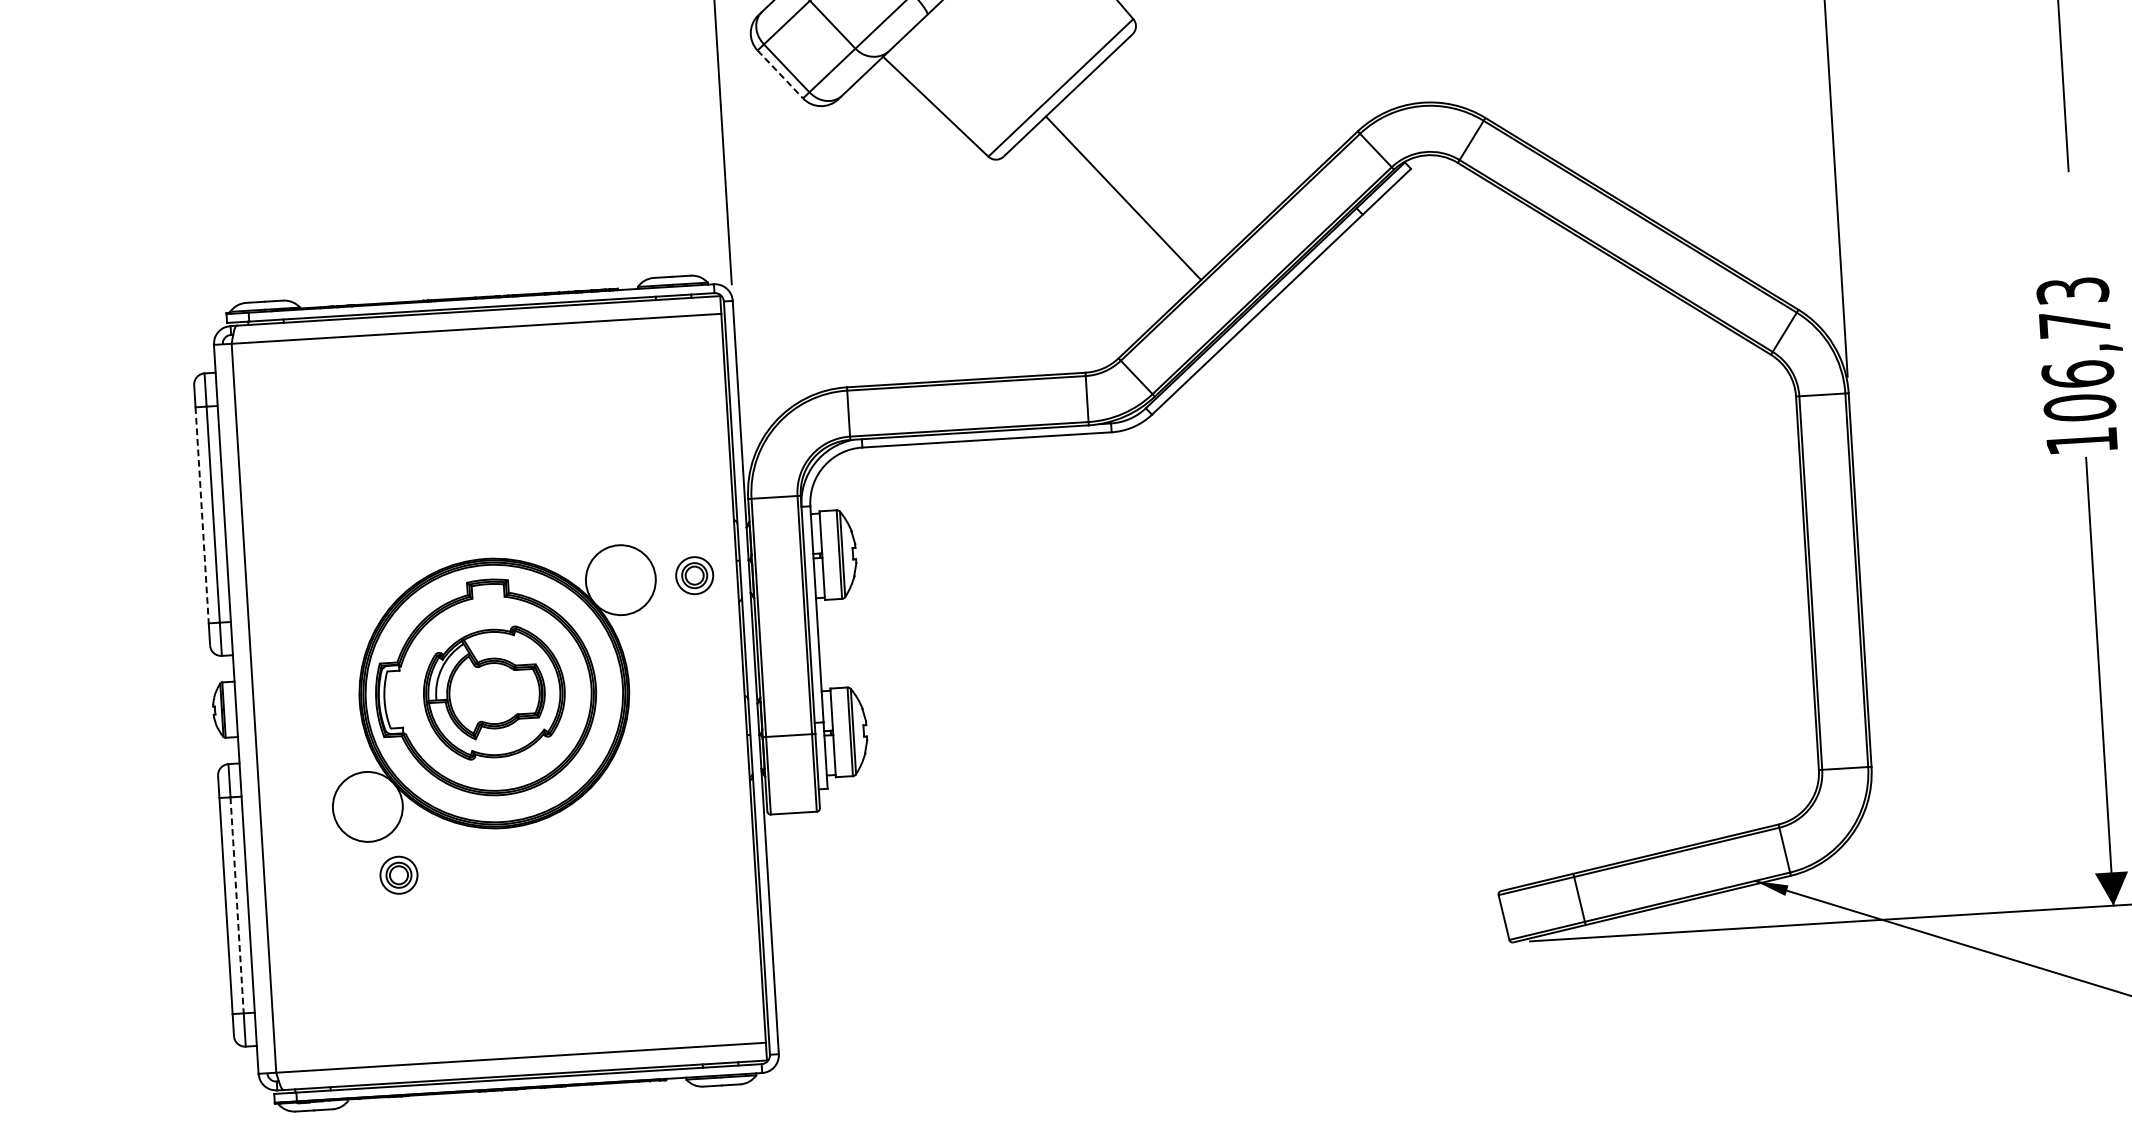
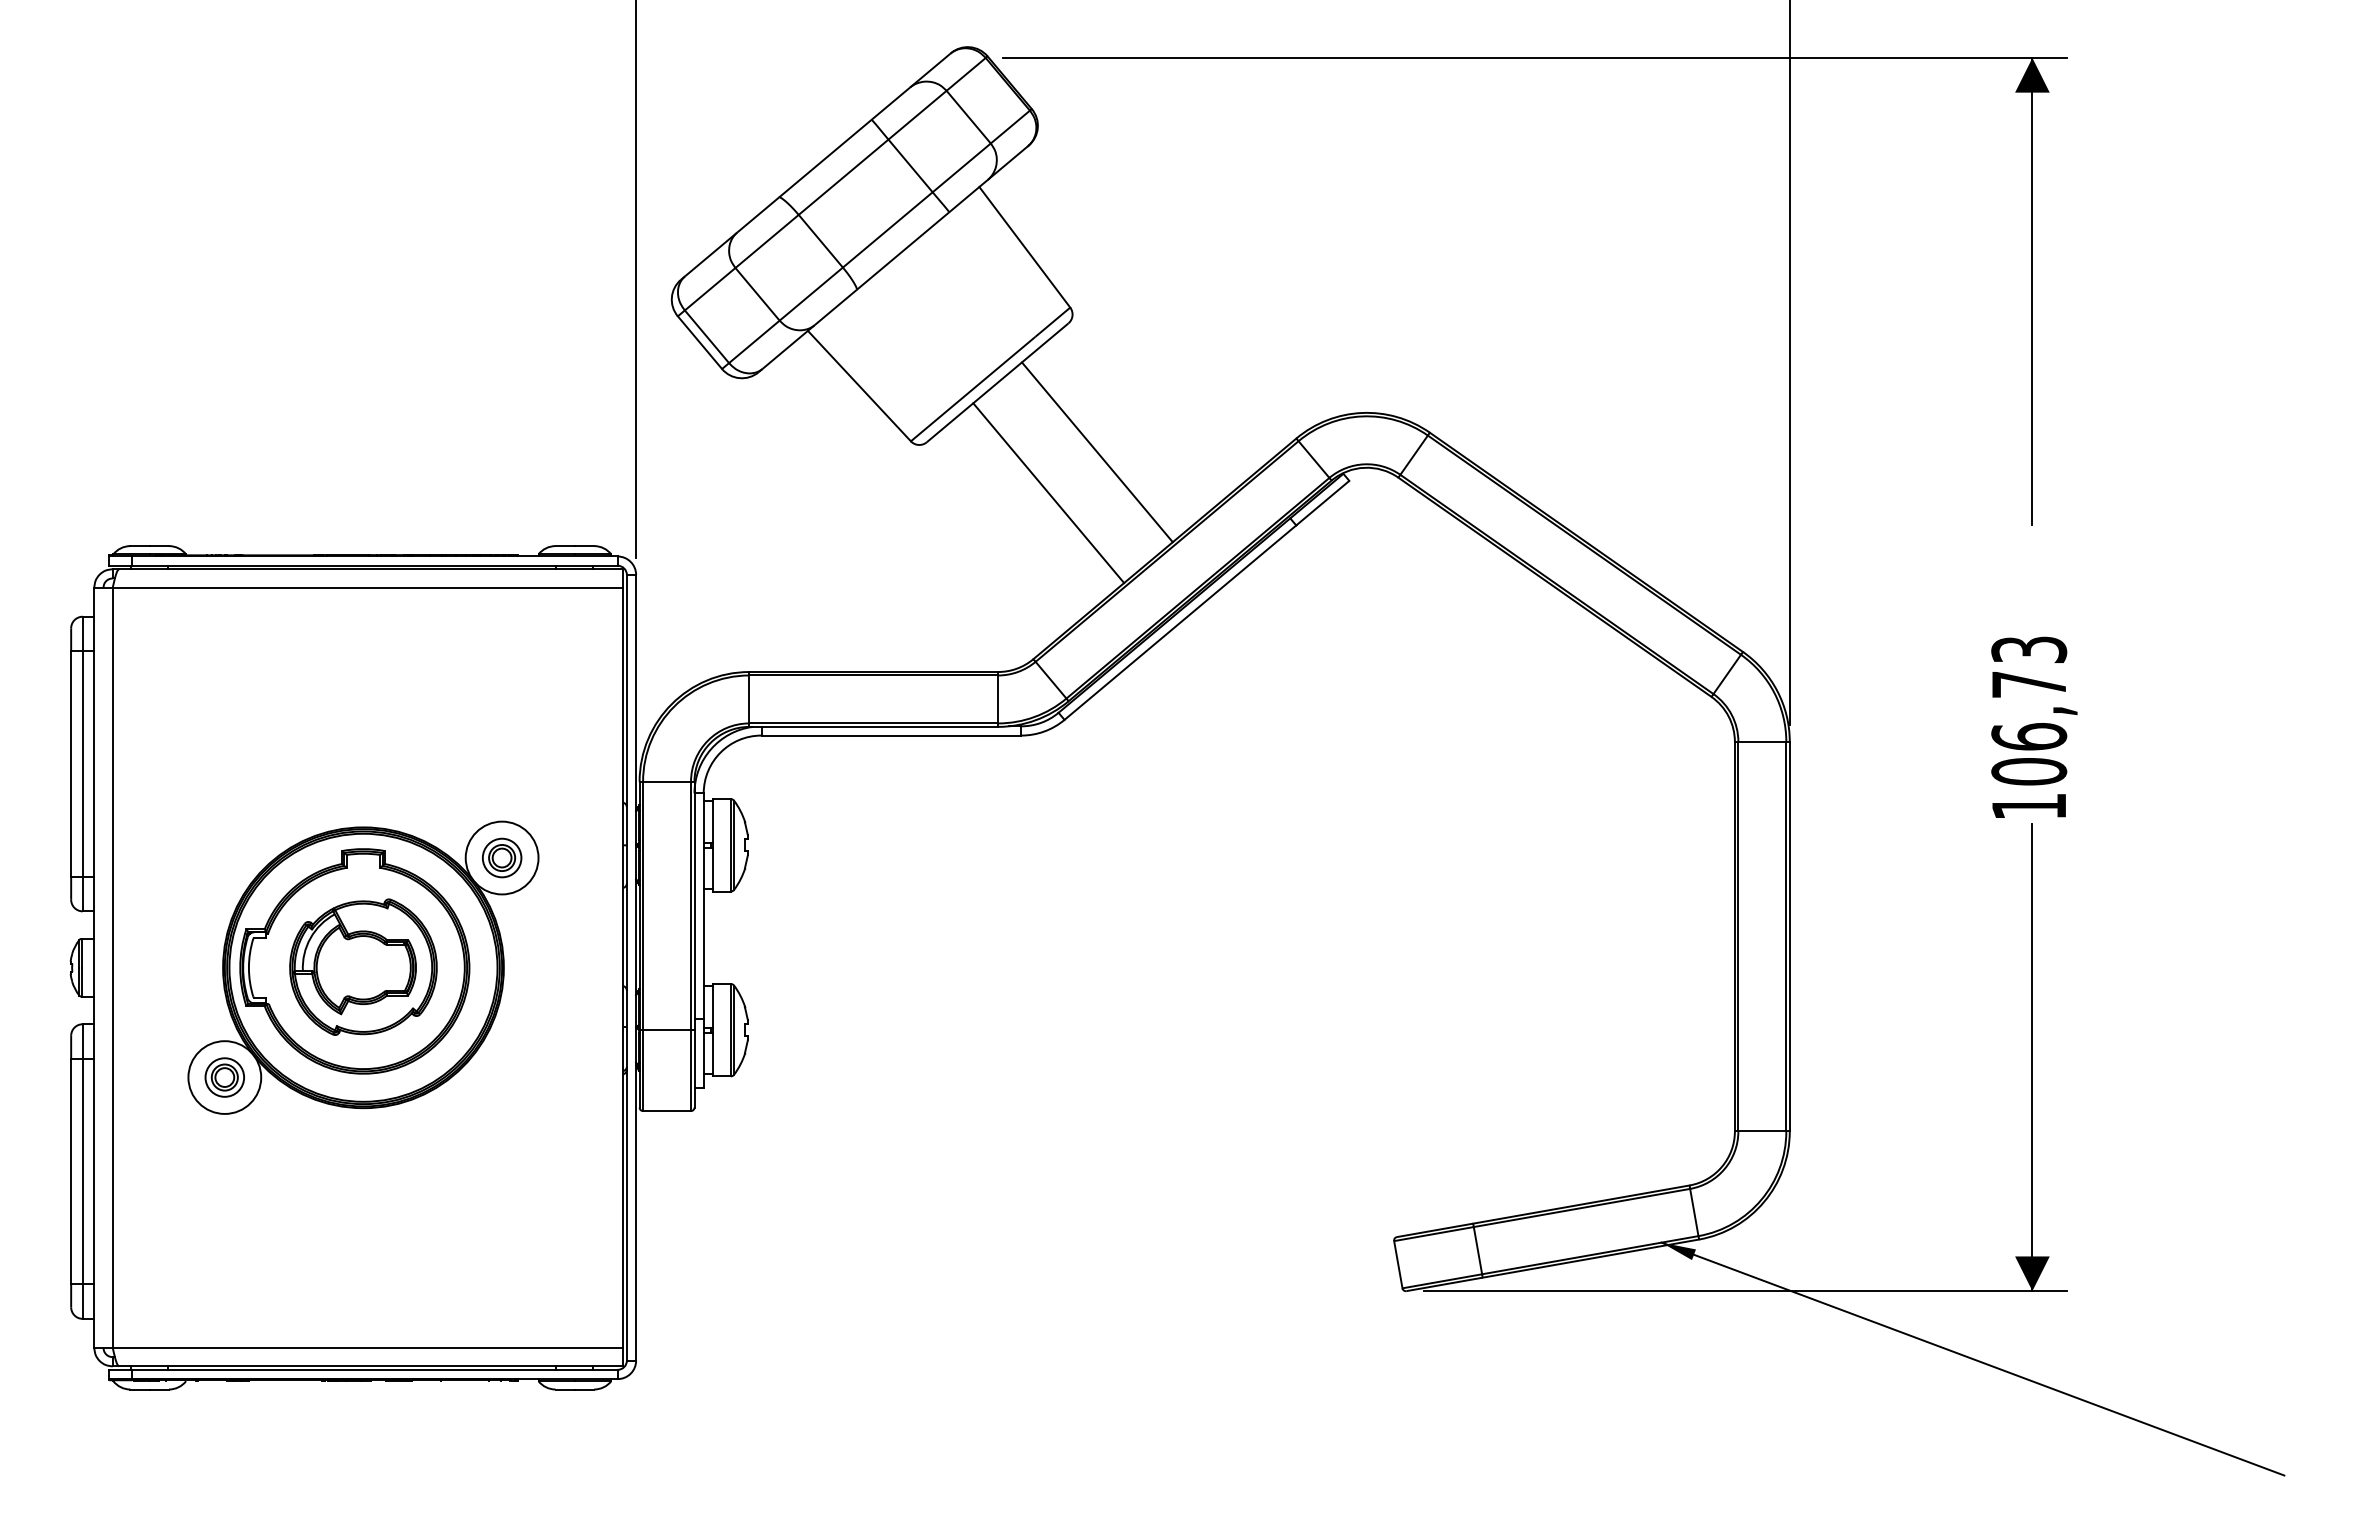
line: (780, 75) -> (700, 343), dashed -> solid
line: (1166, 156) -> (1096, 452), added
line: (202, 515) -> (71, 764), dashed -> solid
part: (695, 575) -> (502, 857), moved
part: (398, 875) -> (224, 1077), moved
line: (236, 905) -> (82, 1171), dashed -> solid

